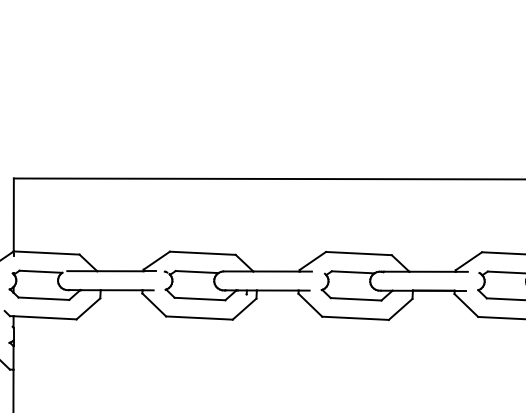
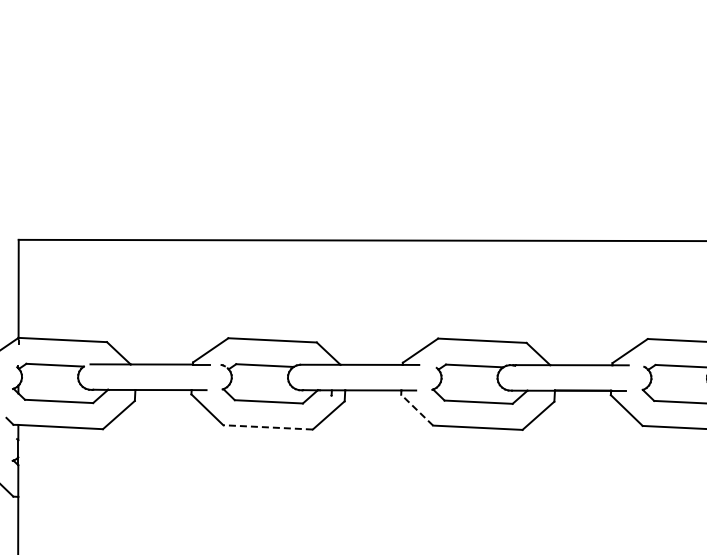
line: (309, 304) -> (416, 409), solid -> dashed
line: (199, 318) -> (268, 427), solid -> dashed

